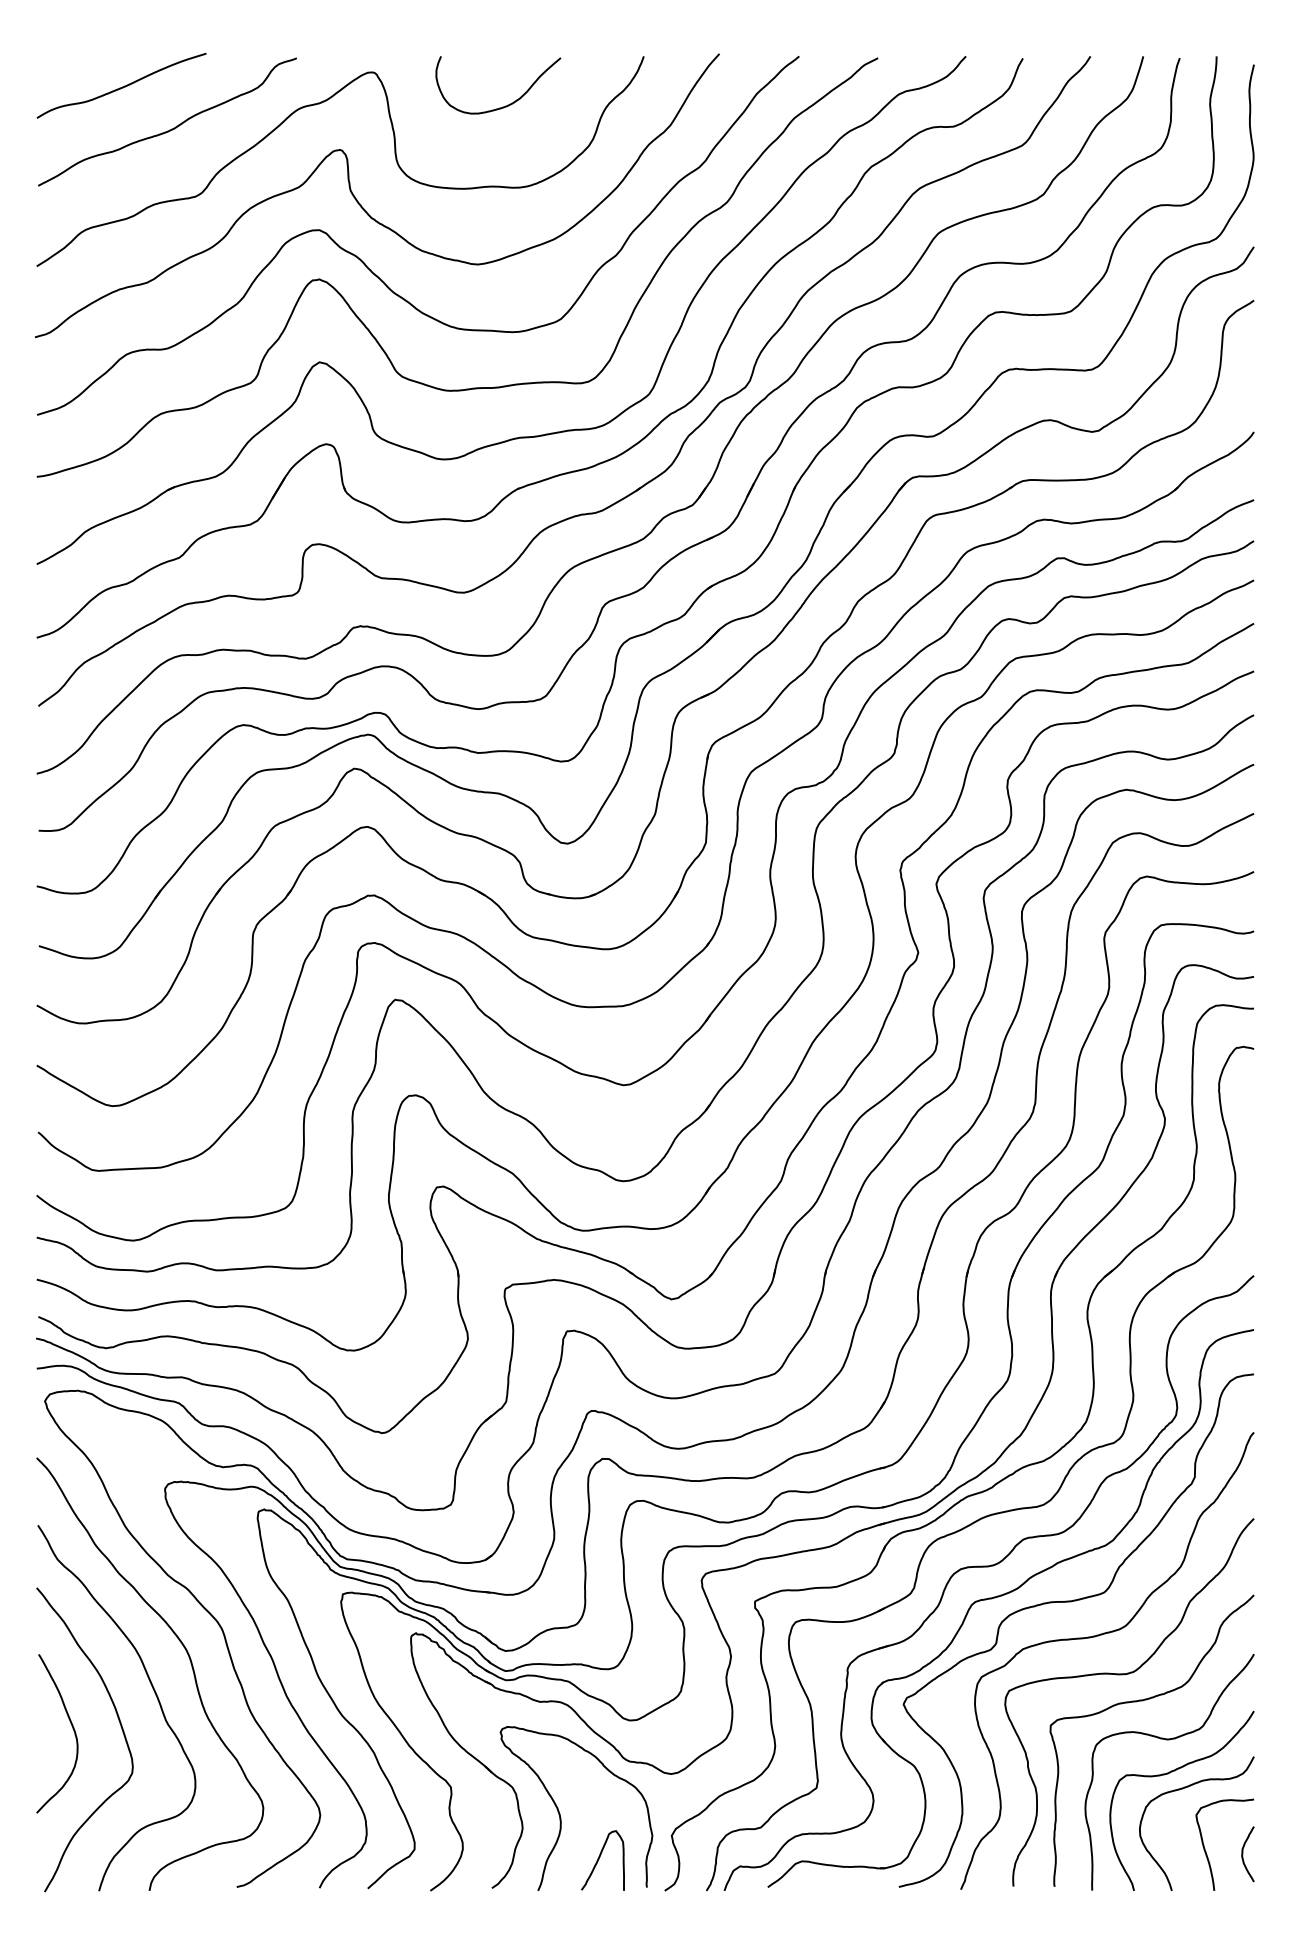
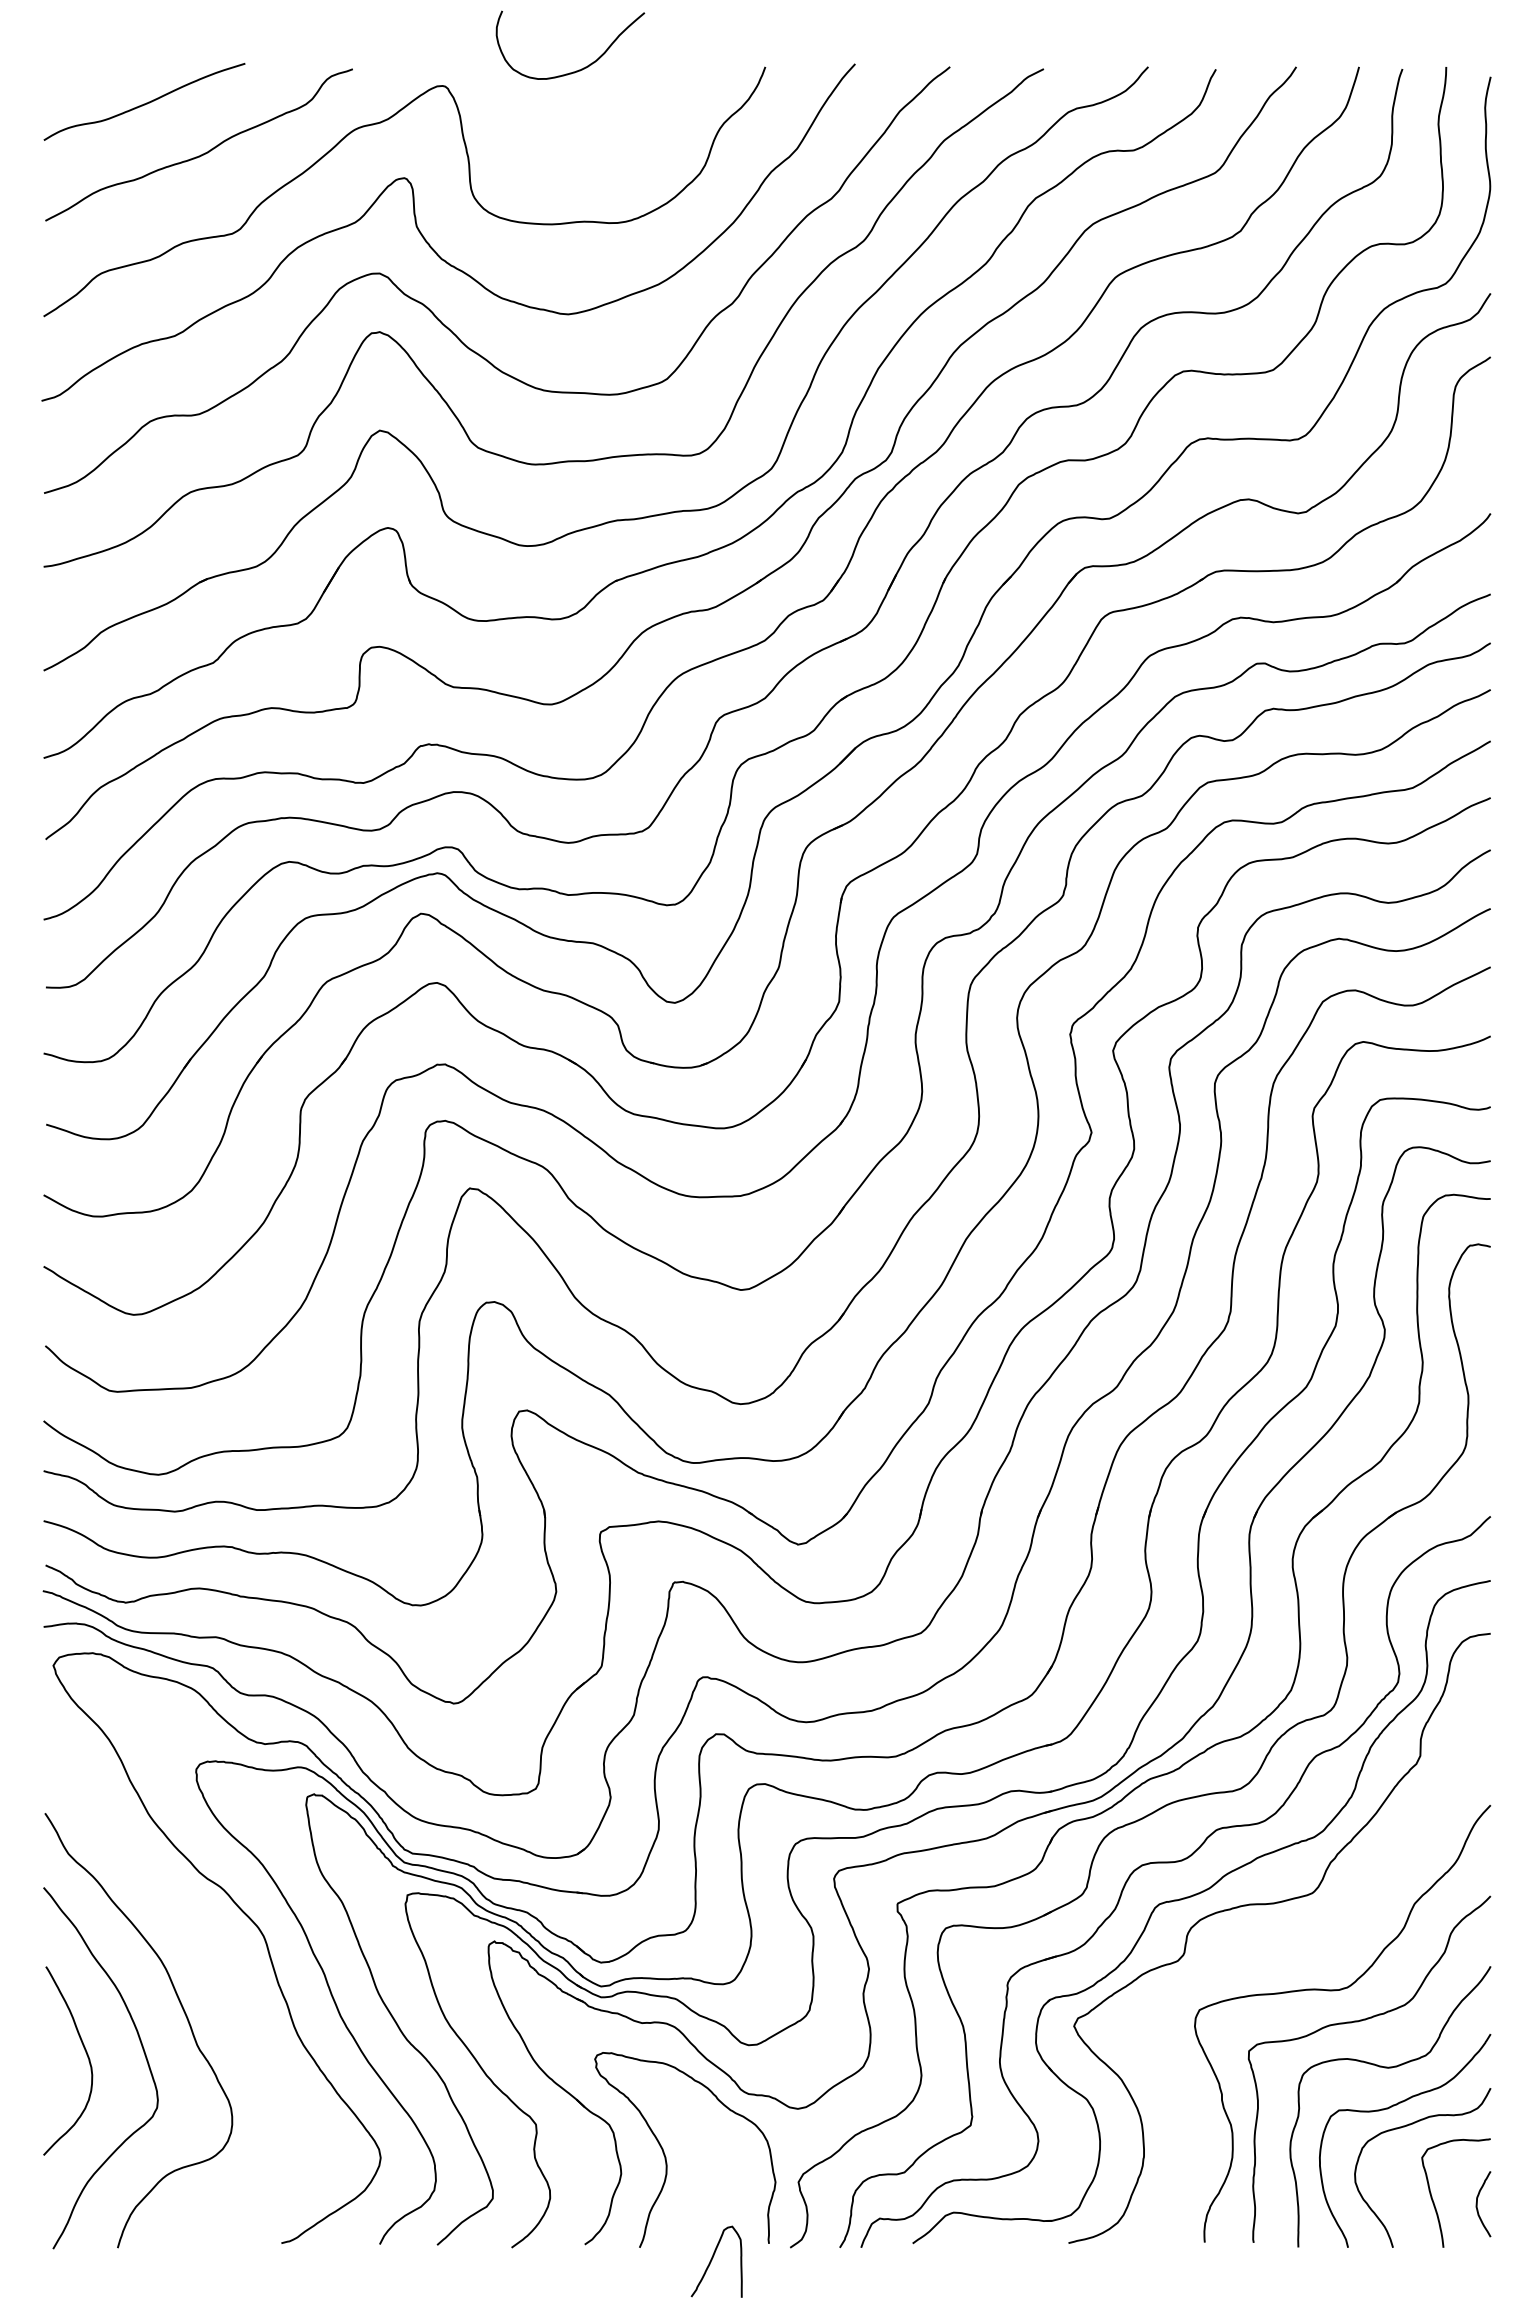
curve: (507, 104) -> (581, 68), moved
curve: (1100, 1635) -> (1308, 1944), removed
curve: (190, 1663) -> (226, 1977), removed
curve: (599, 1859) -> (712, 2260), moved

